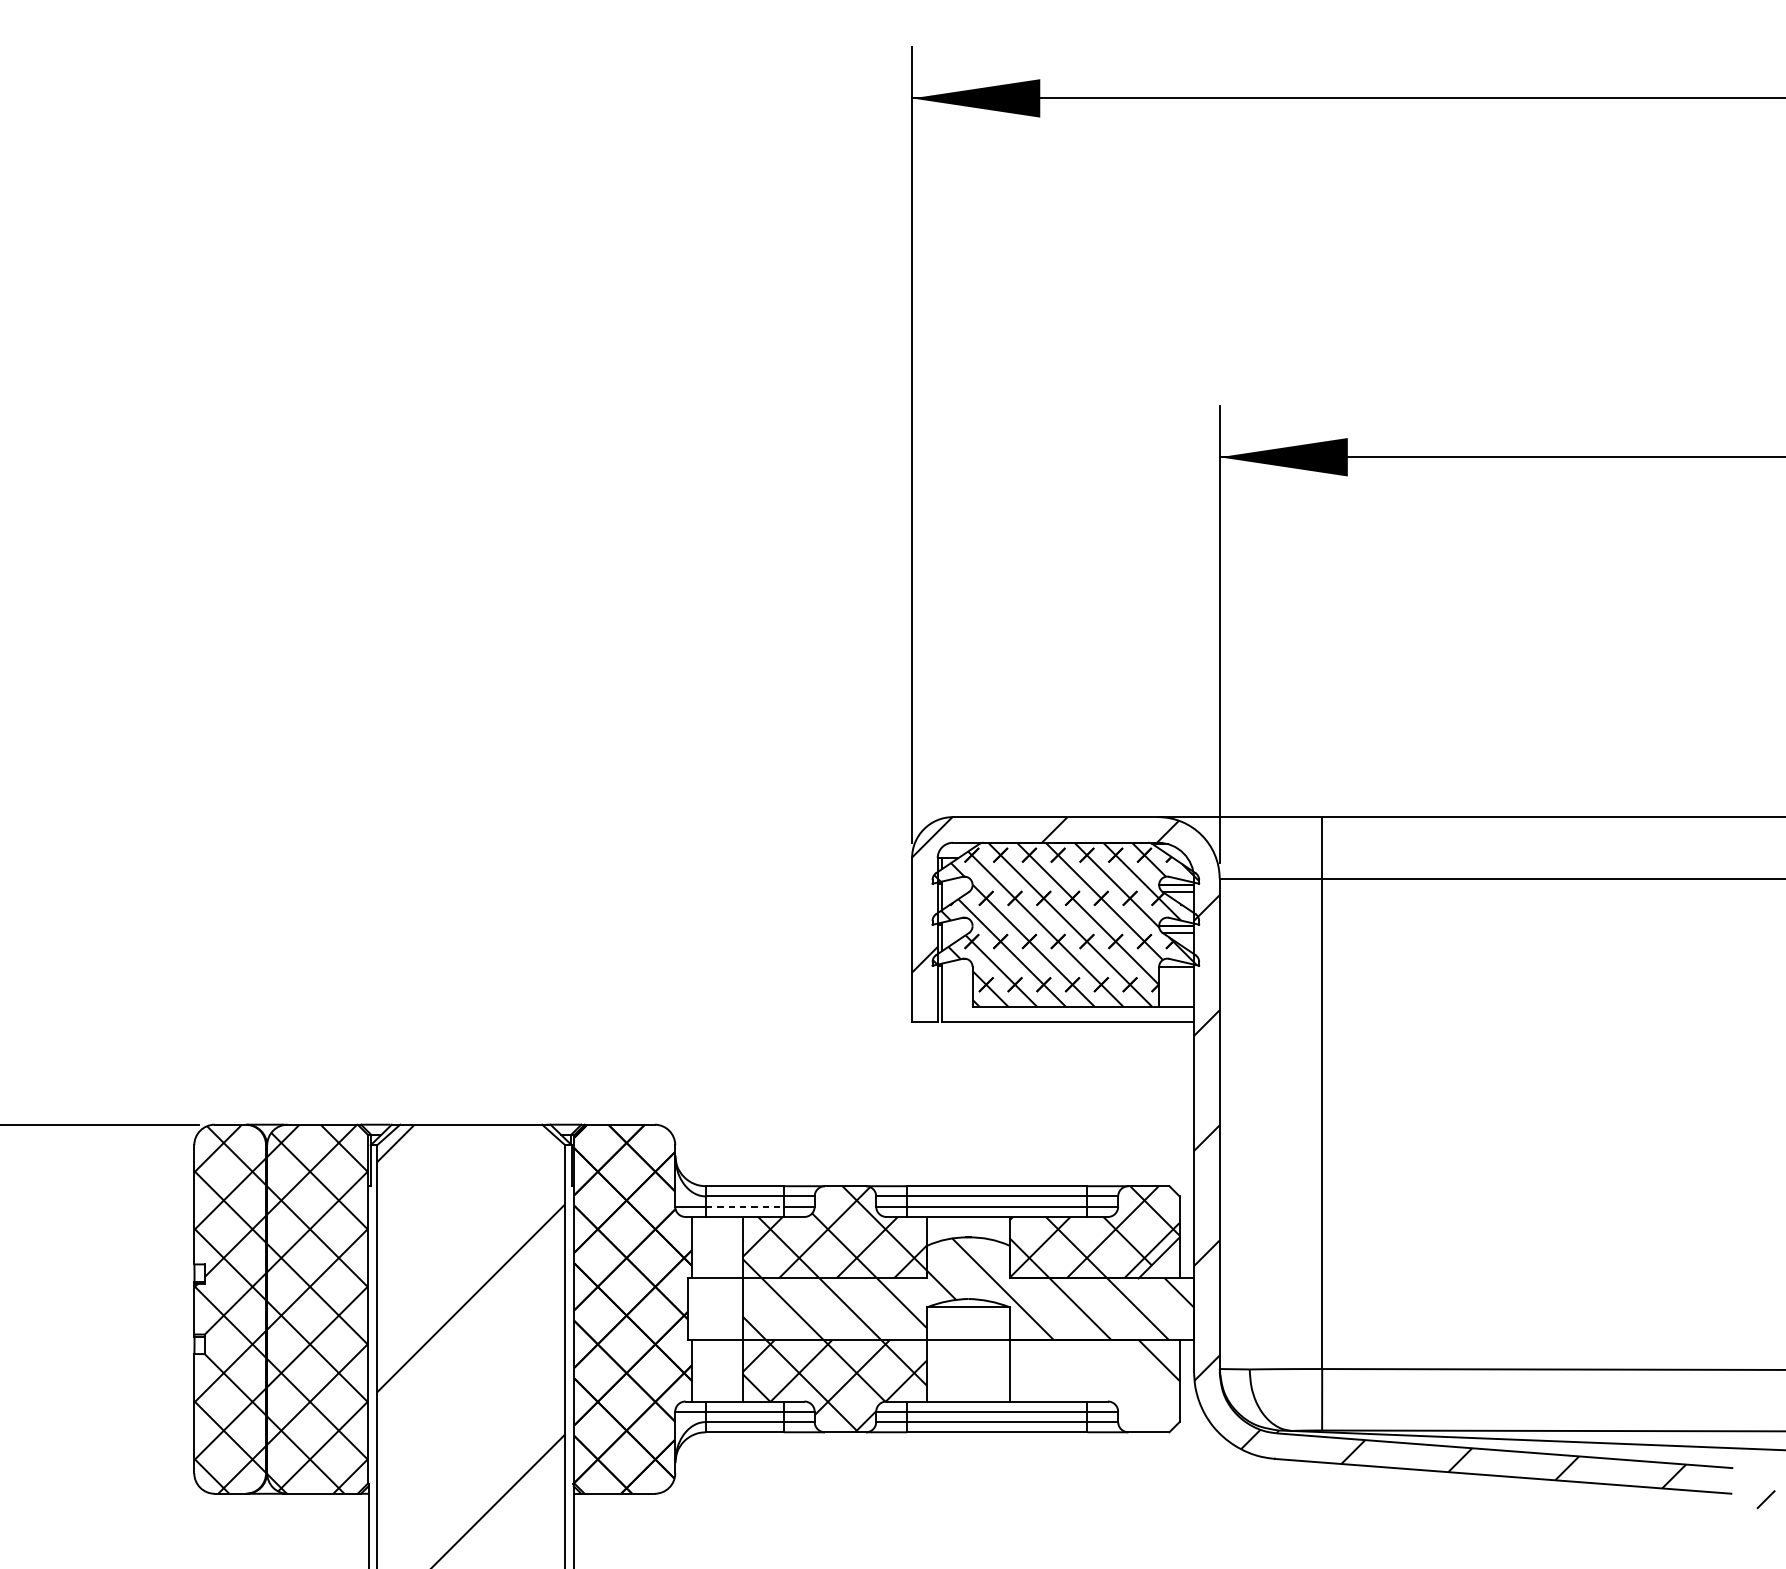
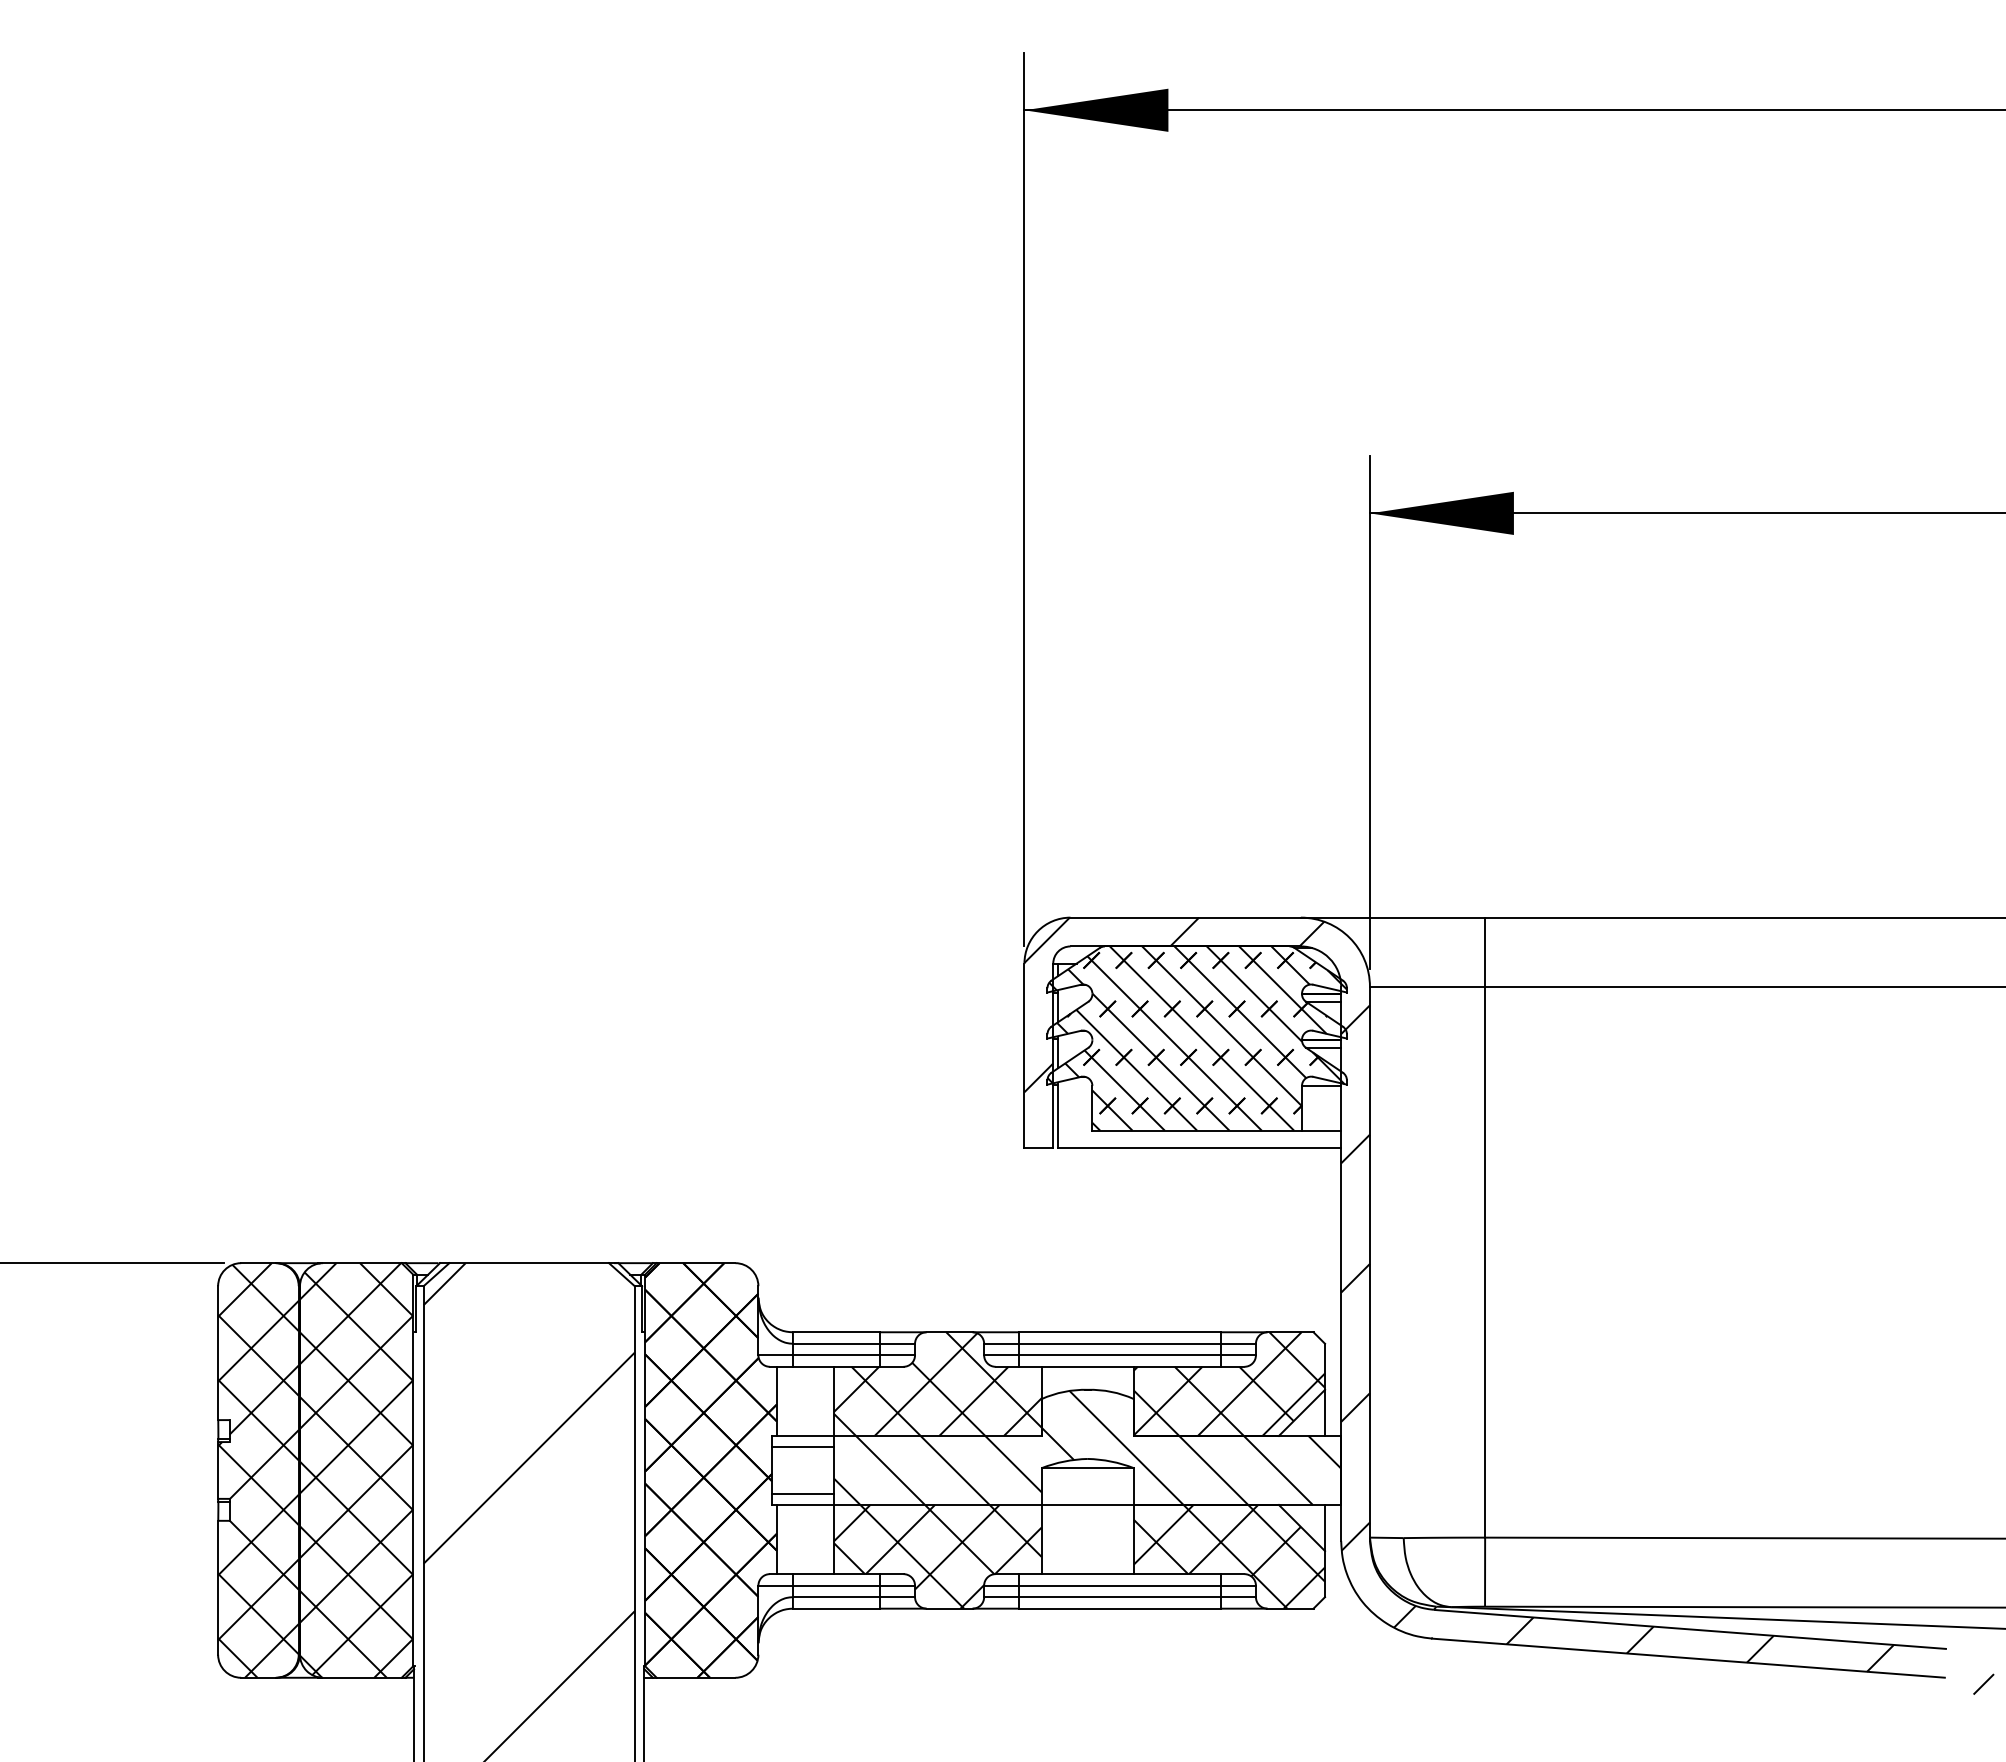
line: (744, 1206) -> (836, 1355), dashed -> solid
line: (715, 1288) -> (803, 1447), added
line: (715, 1329) -> (803, 1493), added
hatch: (1094, 1385) -> (1229, 1556), added

